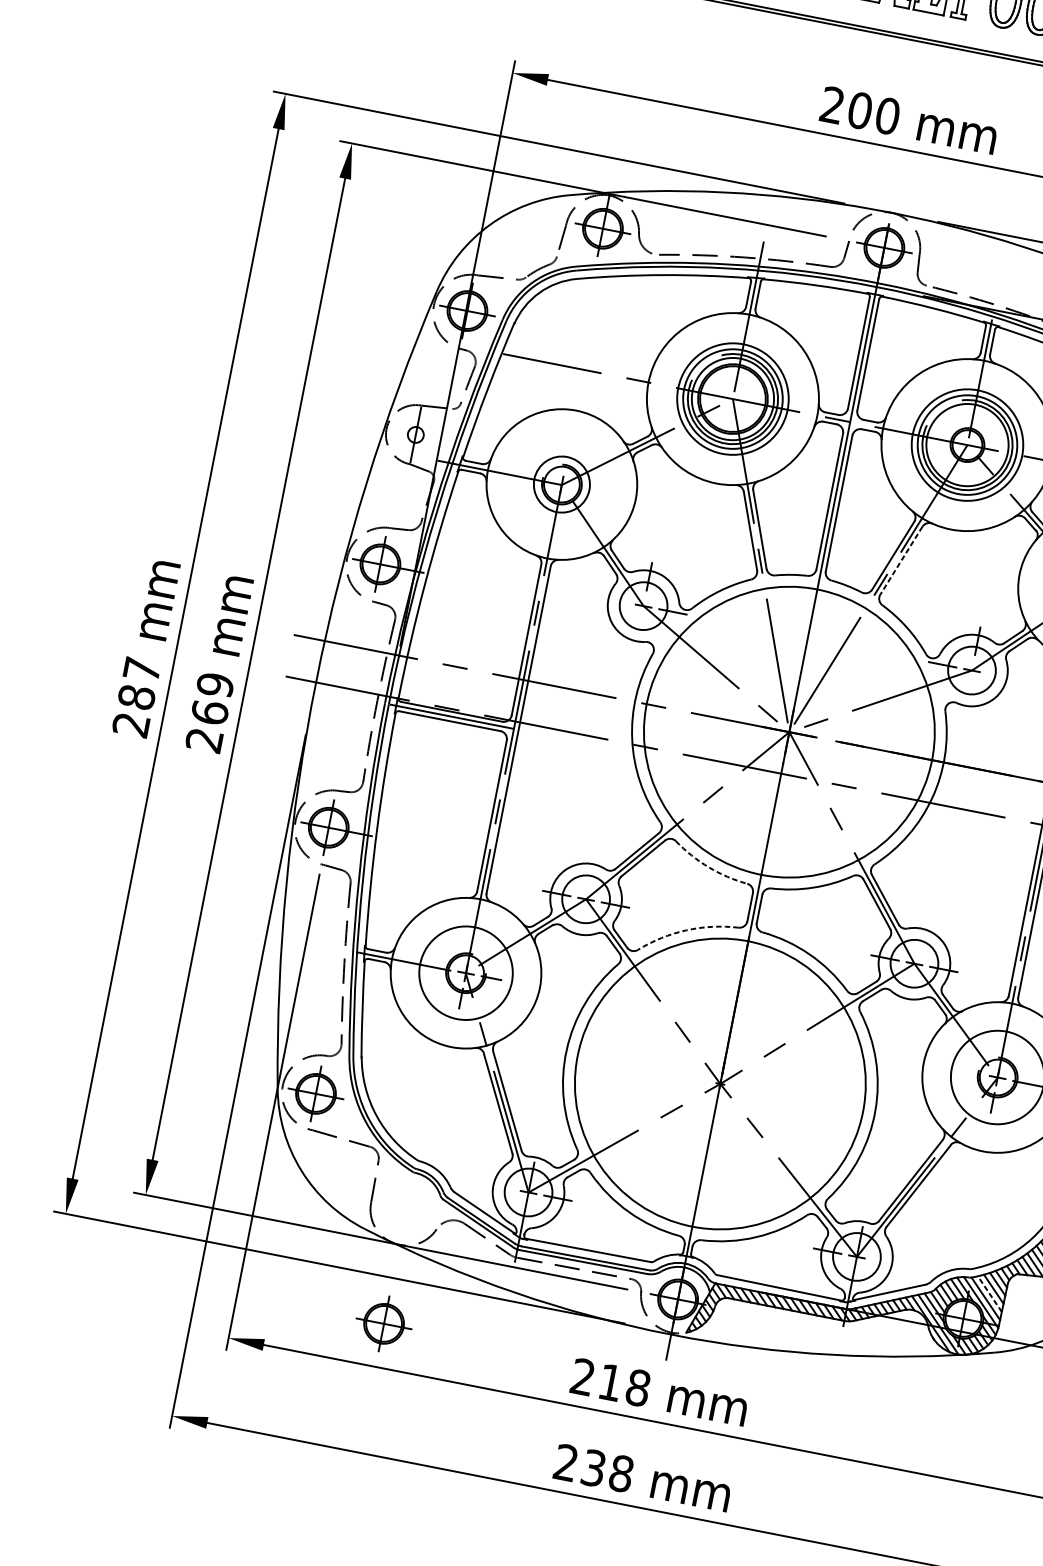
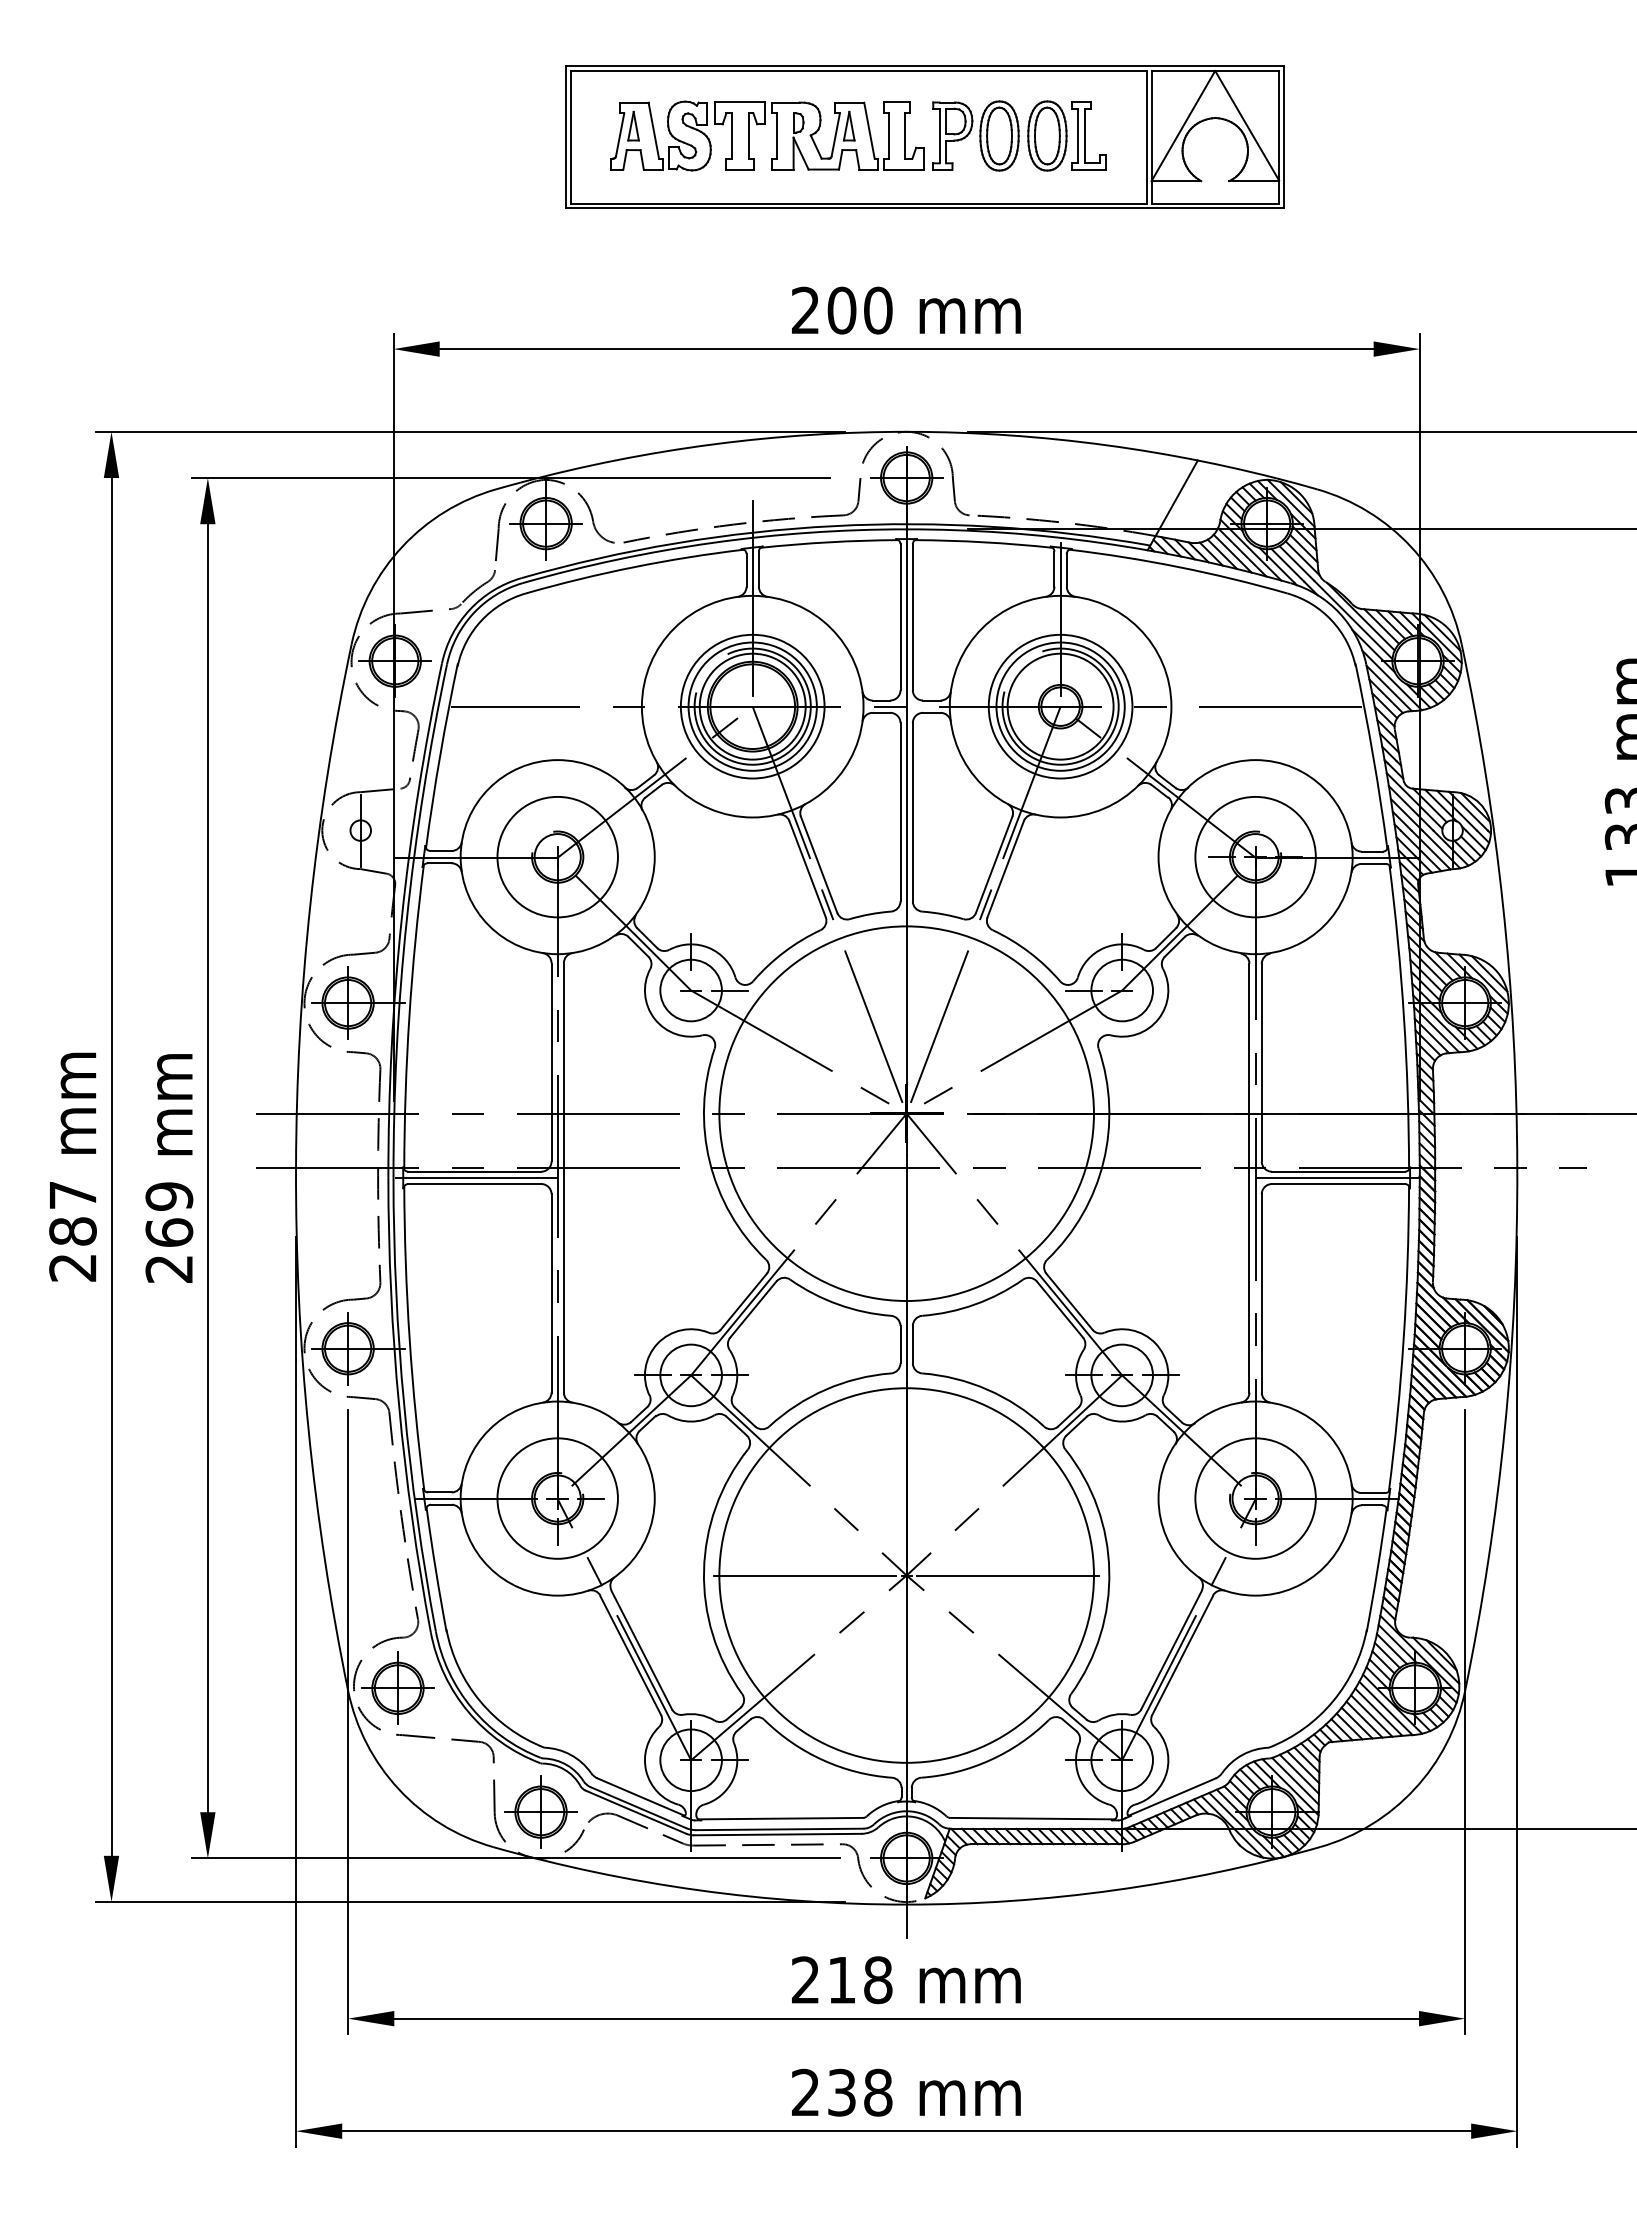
circle: (561, 484) -> (557, 856), size x1.67
line: (901, 560) -> (1005, 869), dashed -> solid
arc: (708, 867) -> (838, 1304), dashed -> solid
arc: (686, 930) -> (825, 1389), dashed -> solid
line: (643, 1068) -> (805, 1575), added
line: (797, 1099) -> (1007, 1575), added
line: (989, 1294) -> (1299, 1774), dashed -> solid
part: (383, 1323) -> (540, 1811), moved

